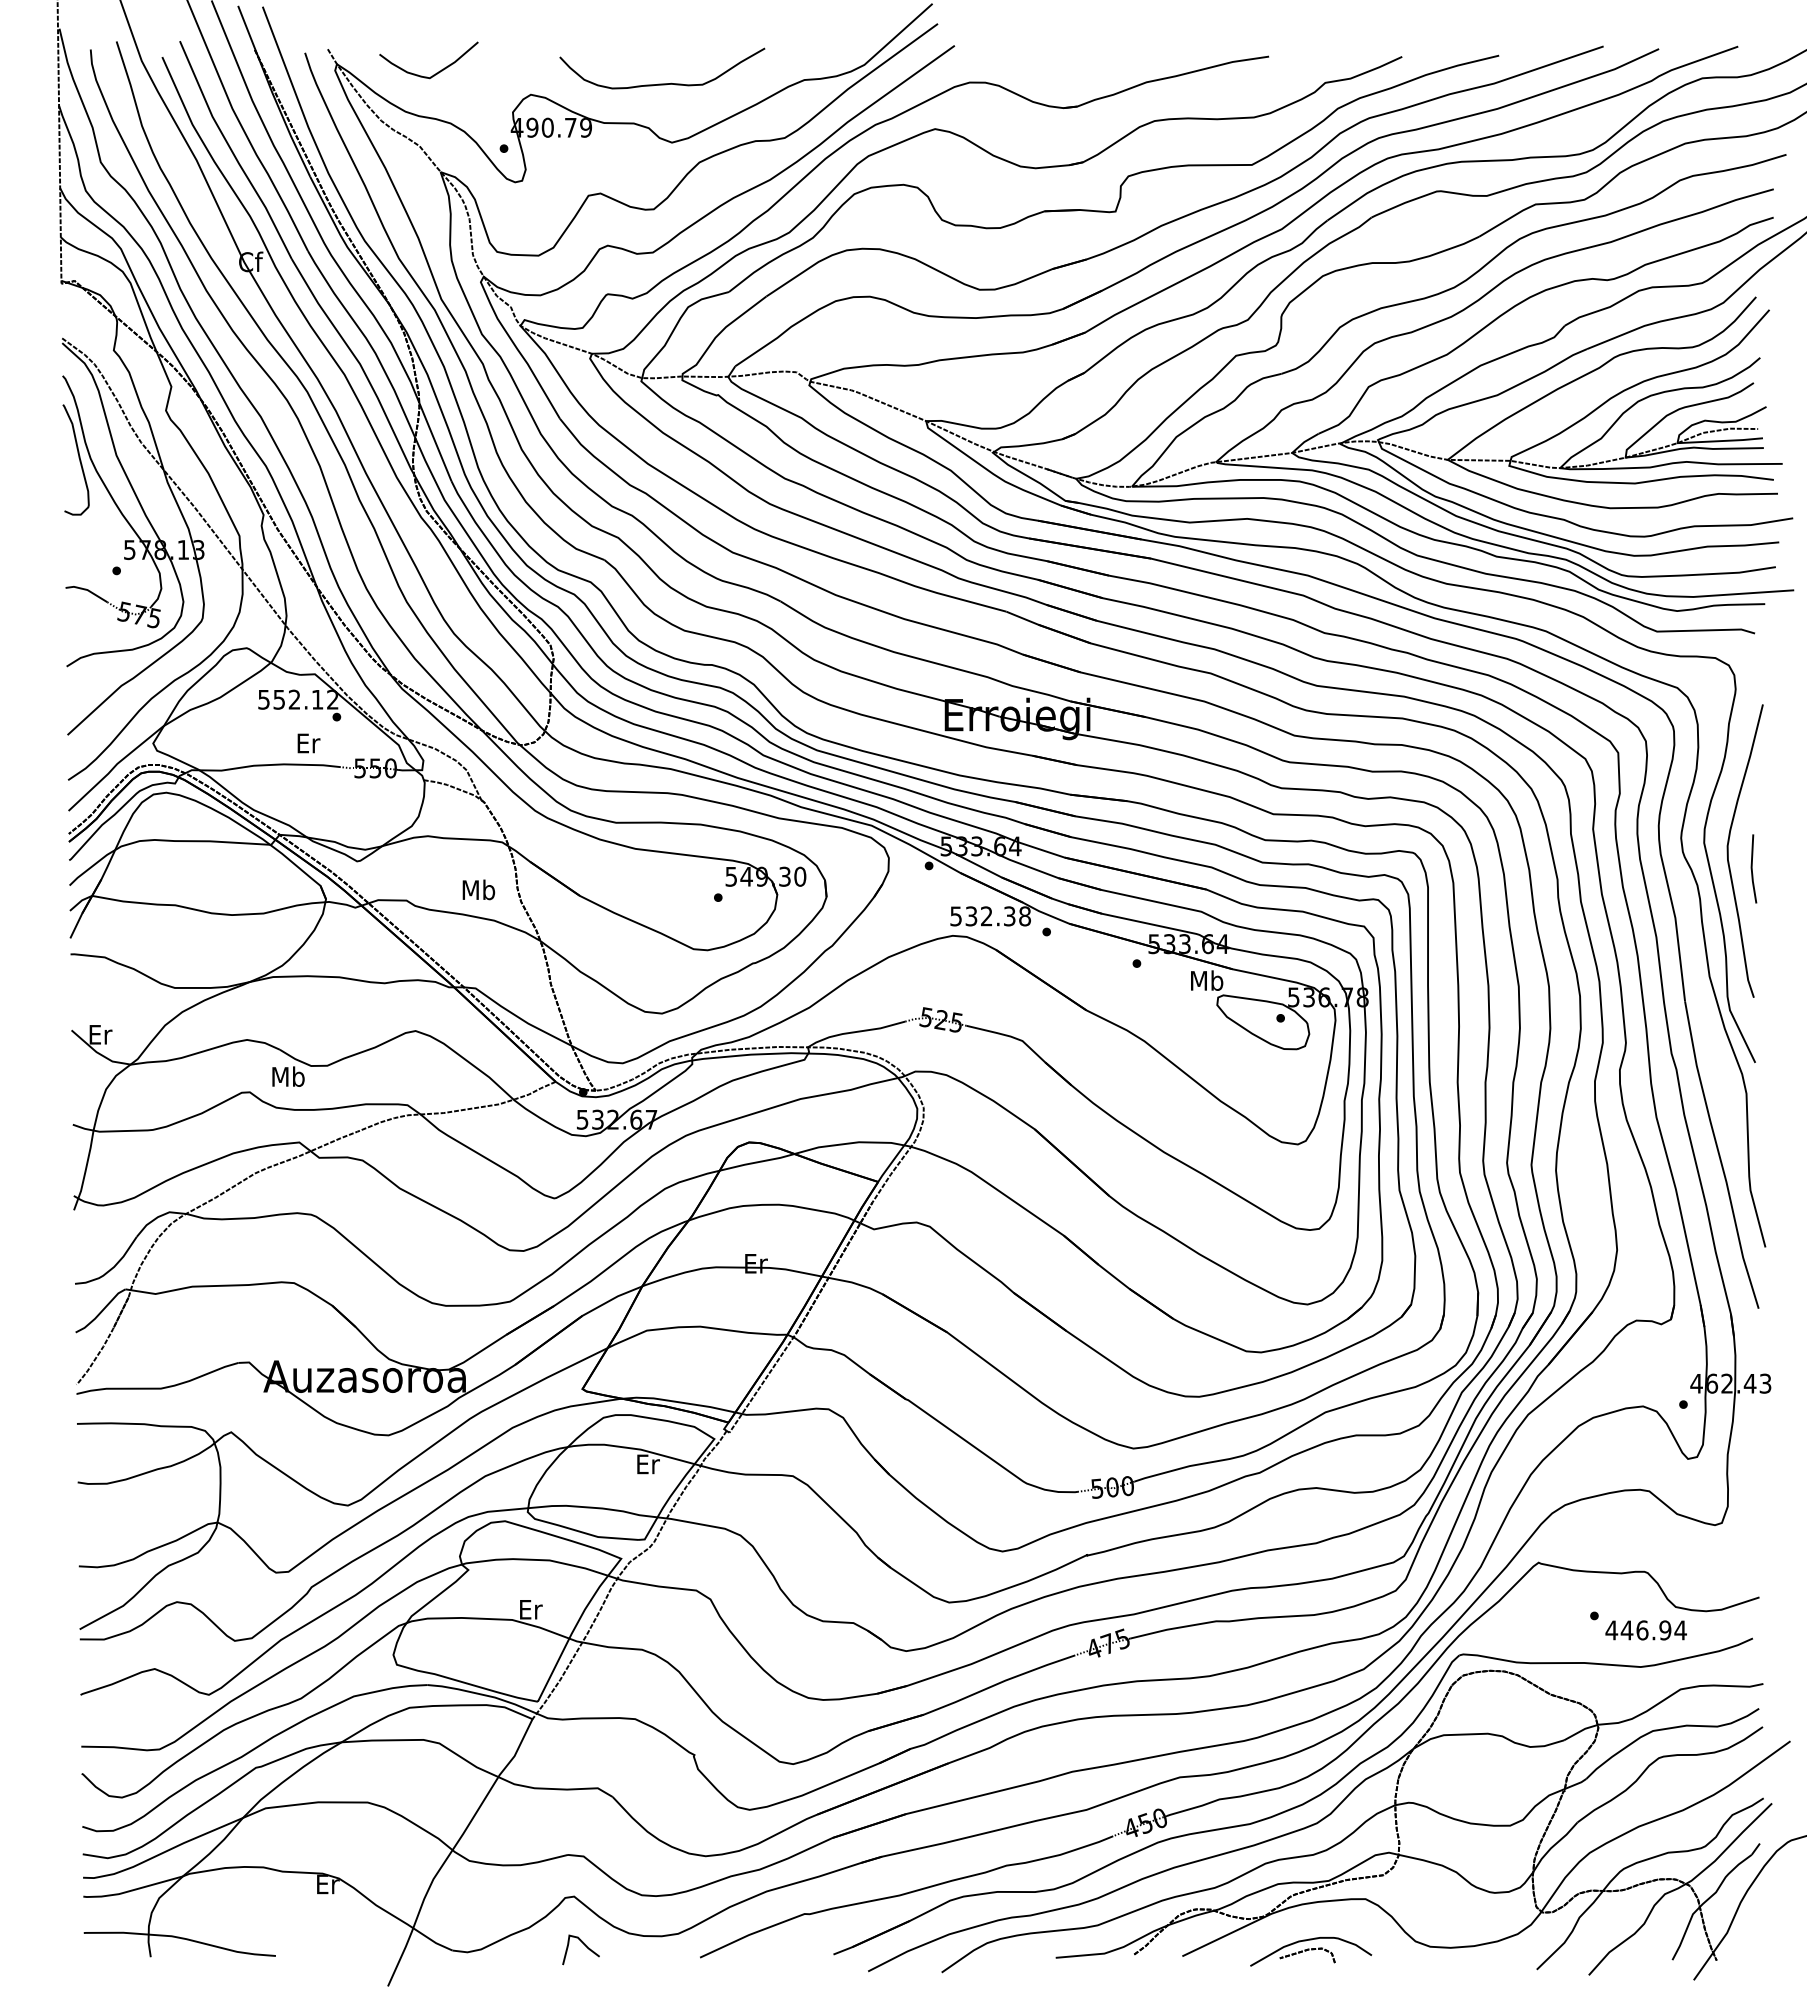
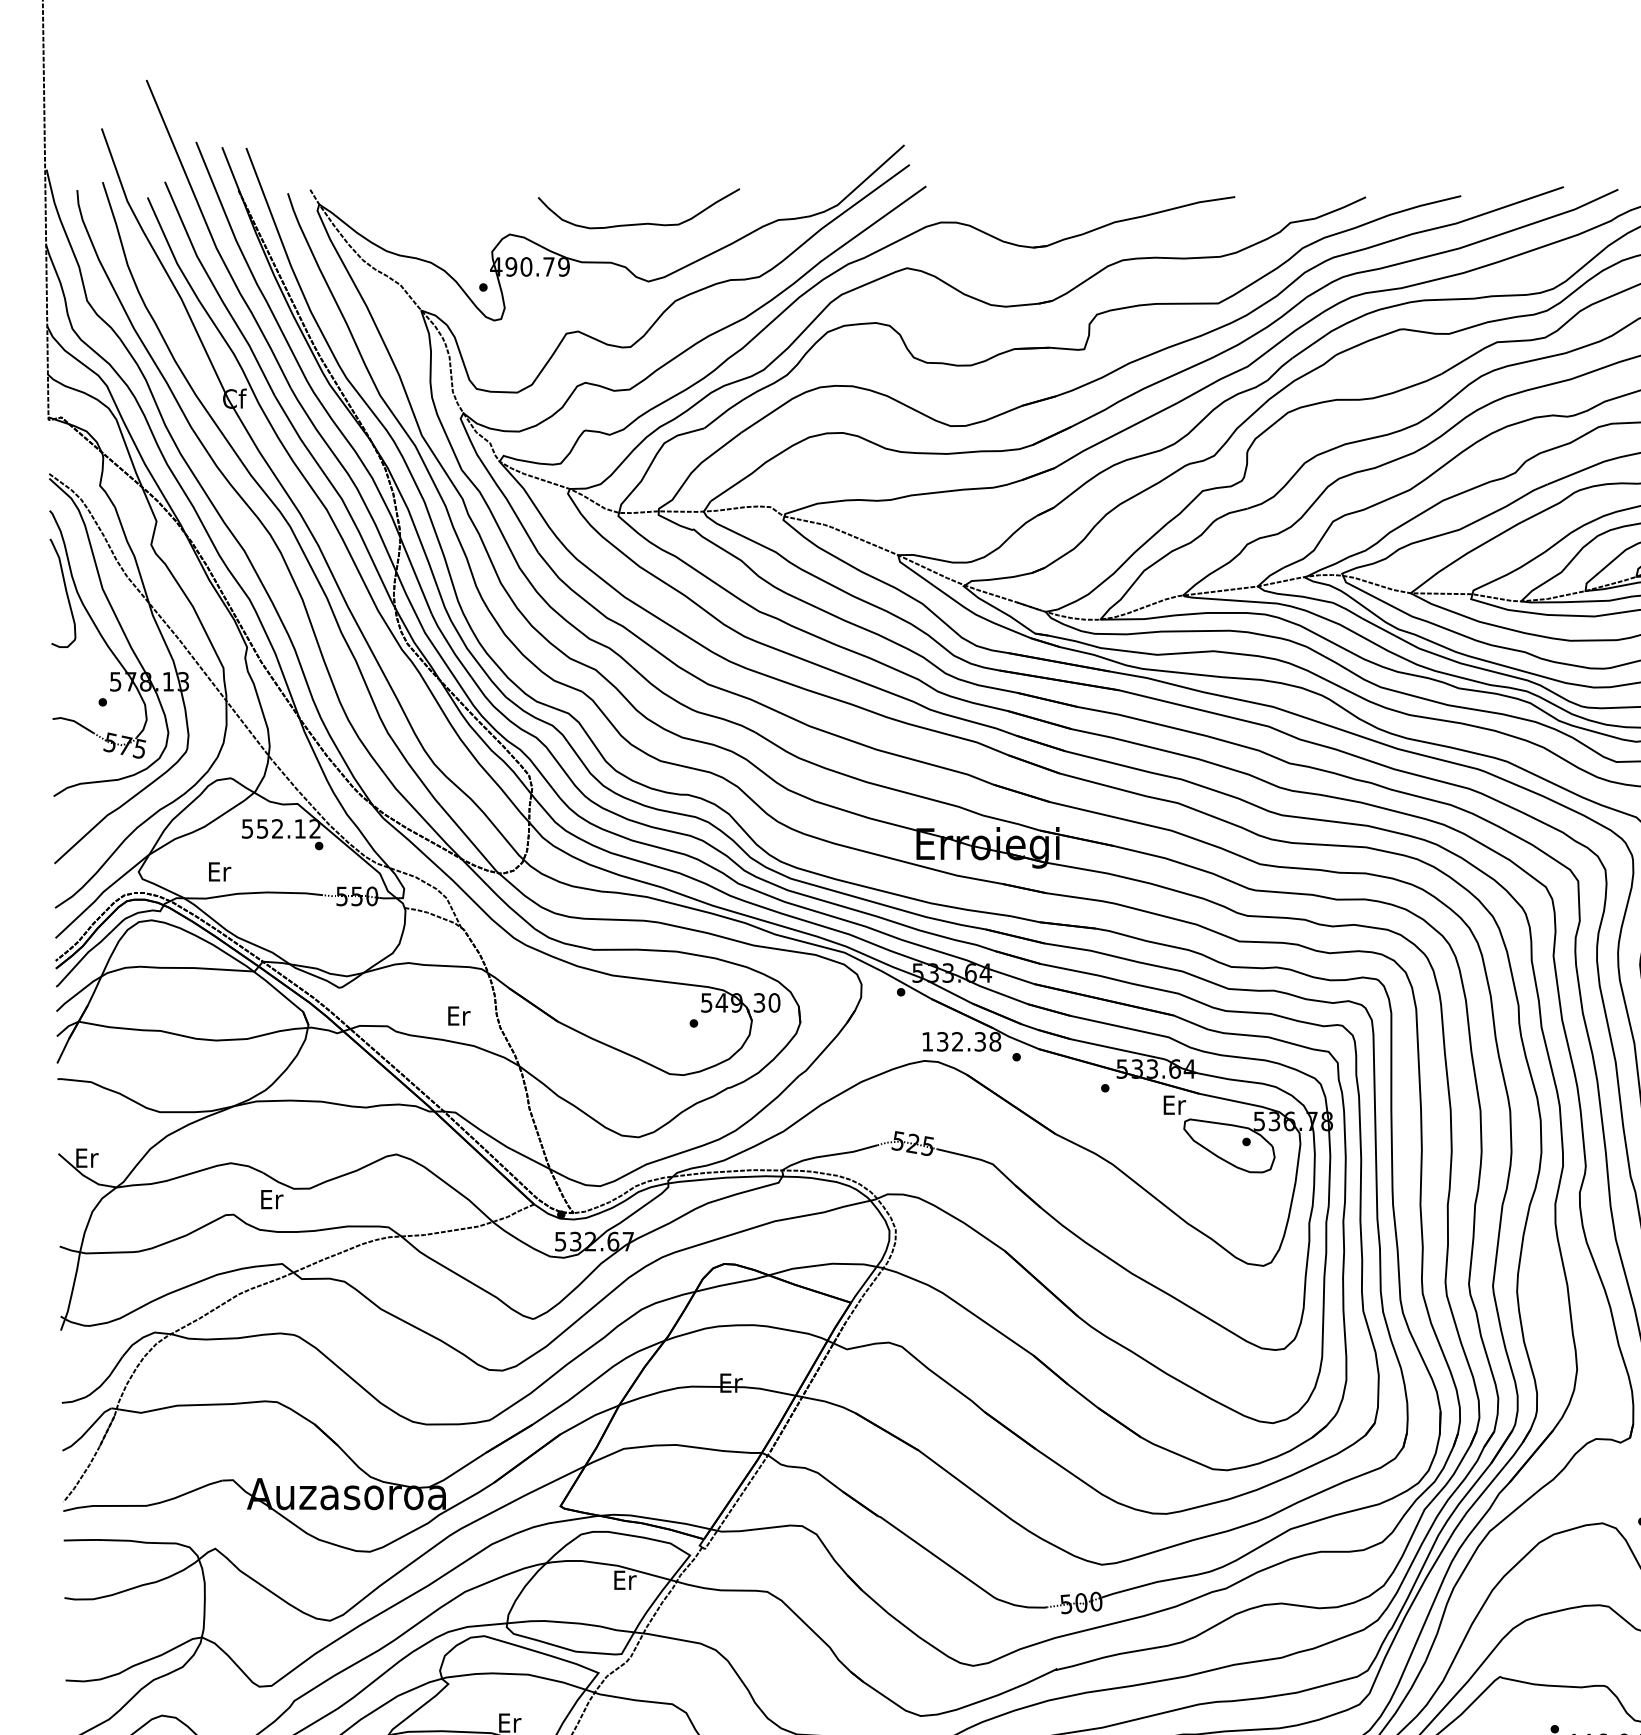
curve: (436, 72) -> (417, 212), removed
text: (308, 743) -> (219, 871), moved
text: (478, 889) -> (458, 1015), Mb -> Er
text: (955, 916) -> (927, 1041), 532.38 -> 132.38
text: (1207, 980) -> (1174, 1104), Mb -> Er
text: (288, 1076) -> (271, 1199), Mb -> Er

